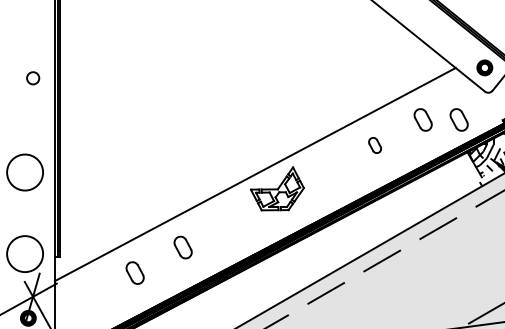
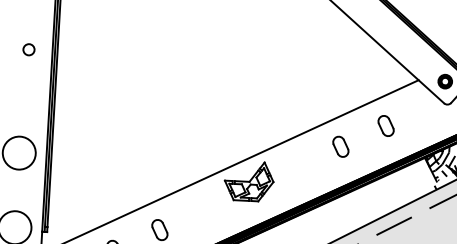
circle: (33, 78) -> (29, 49), moved
part: (458, 119) -> (418, 127), removed
part: (374, 145) -> (340, 146), size x1.43

